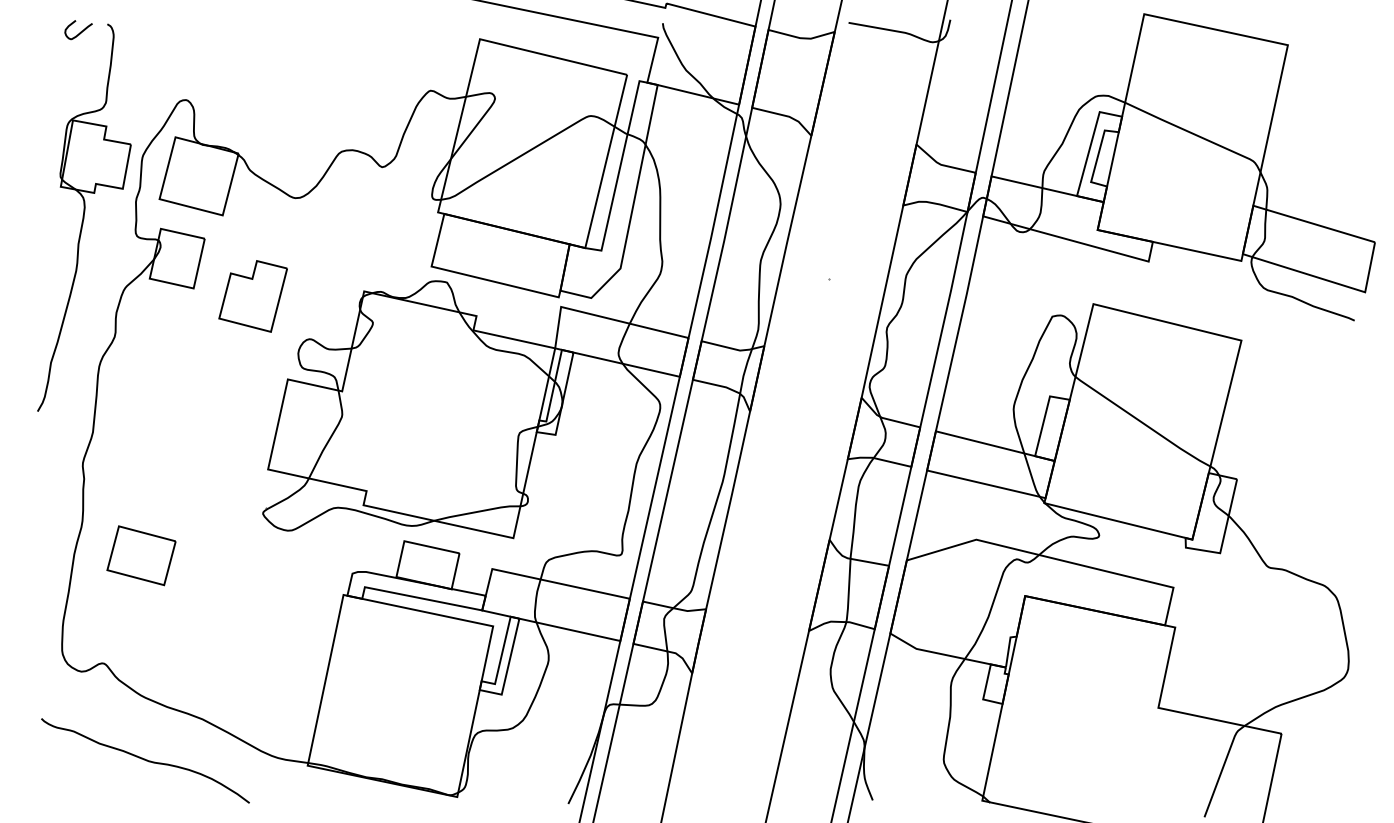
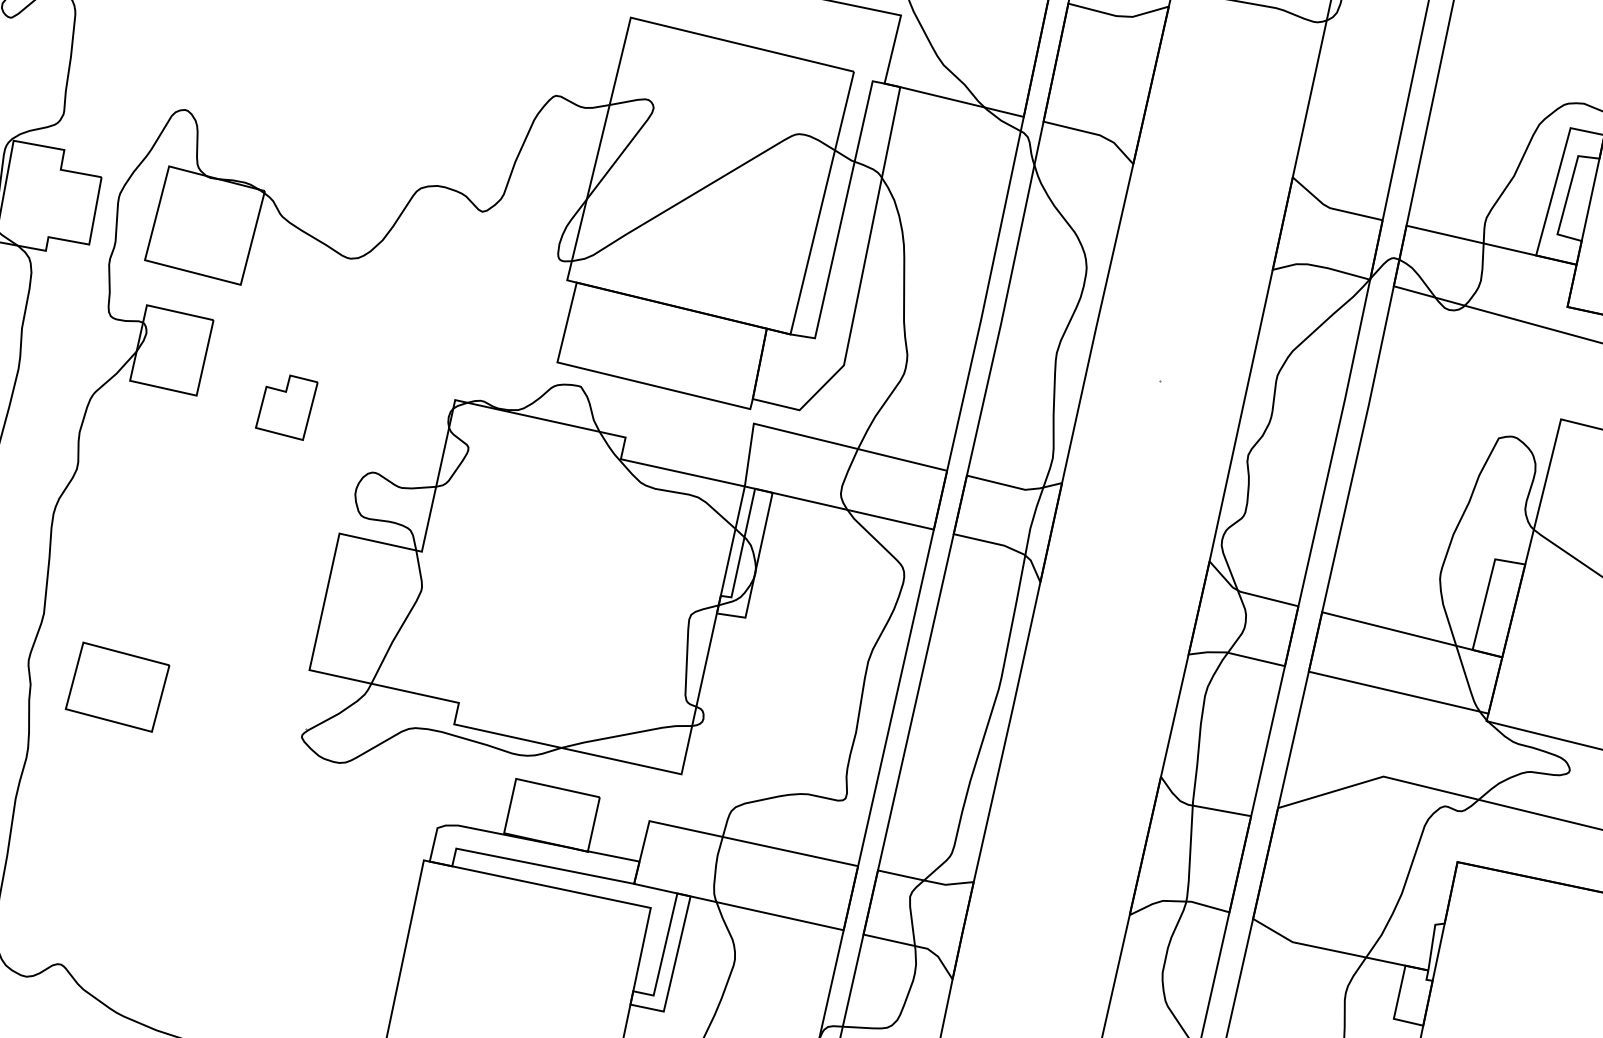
part: (252, 296) -> (285, 407), size x0.6
part: (141, 555) -> (117, 686), moved

